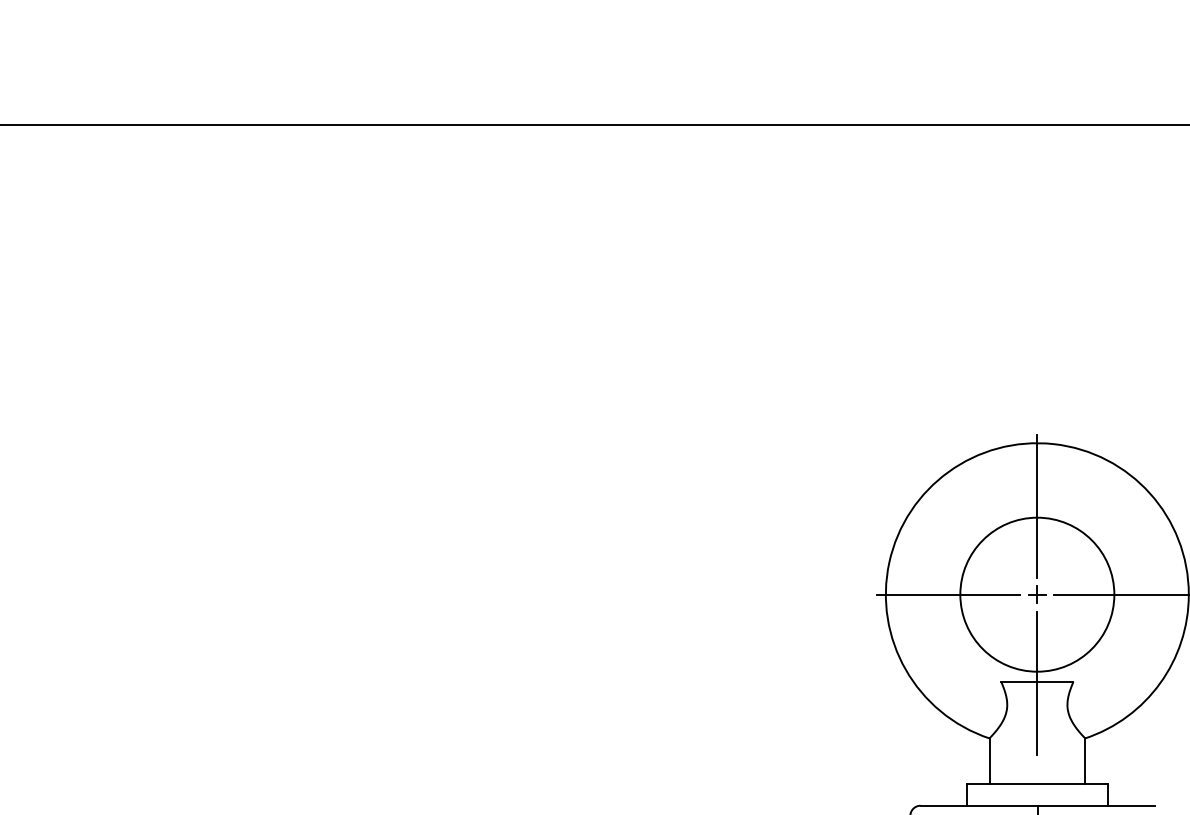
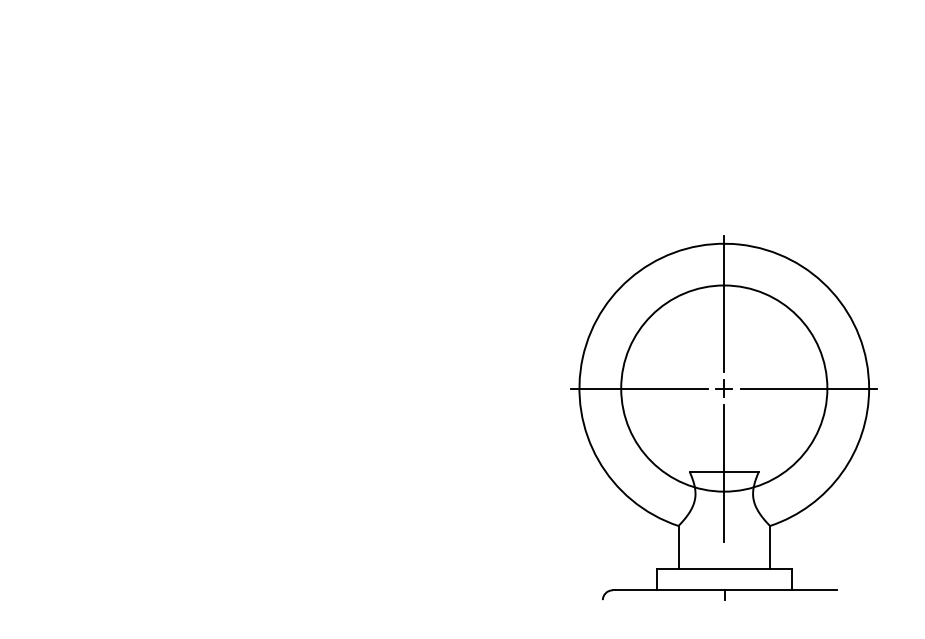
circle: (1037, 594) -> (724, 388), size x1.4

